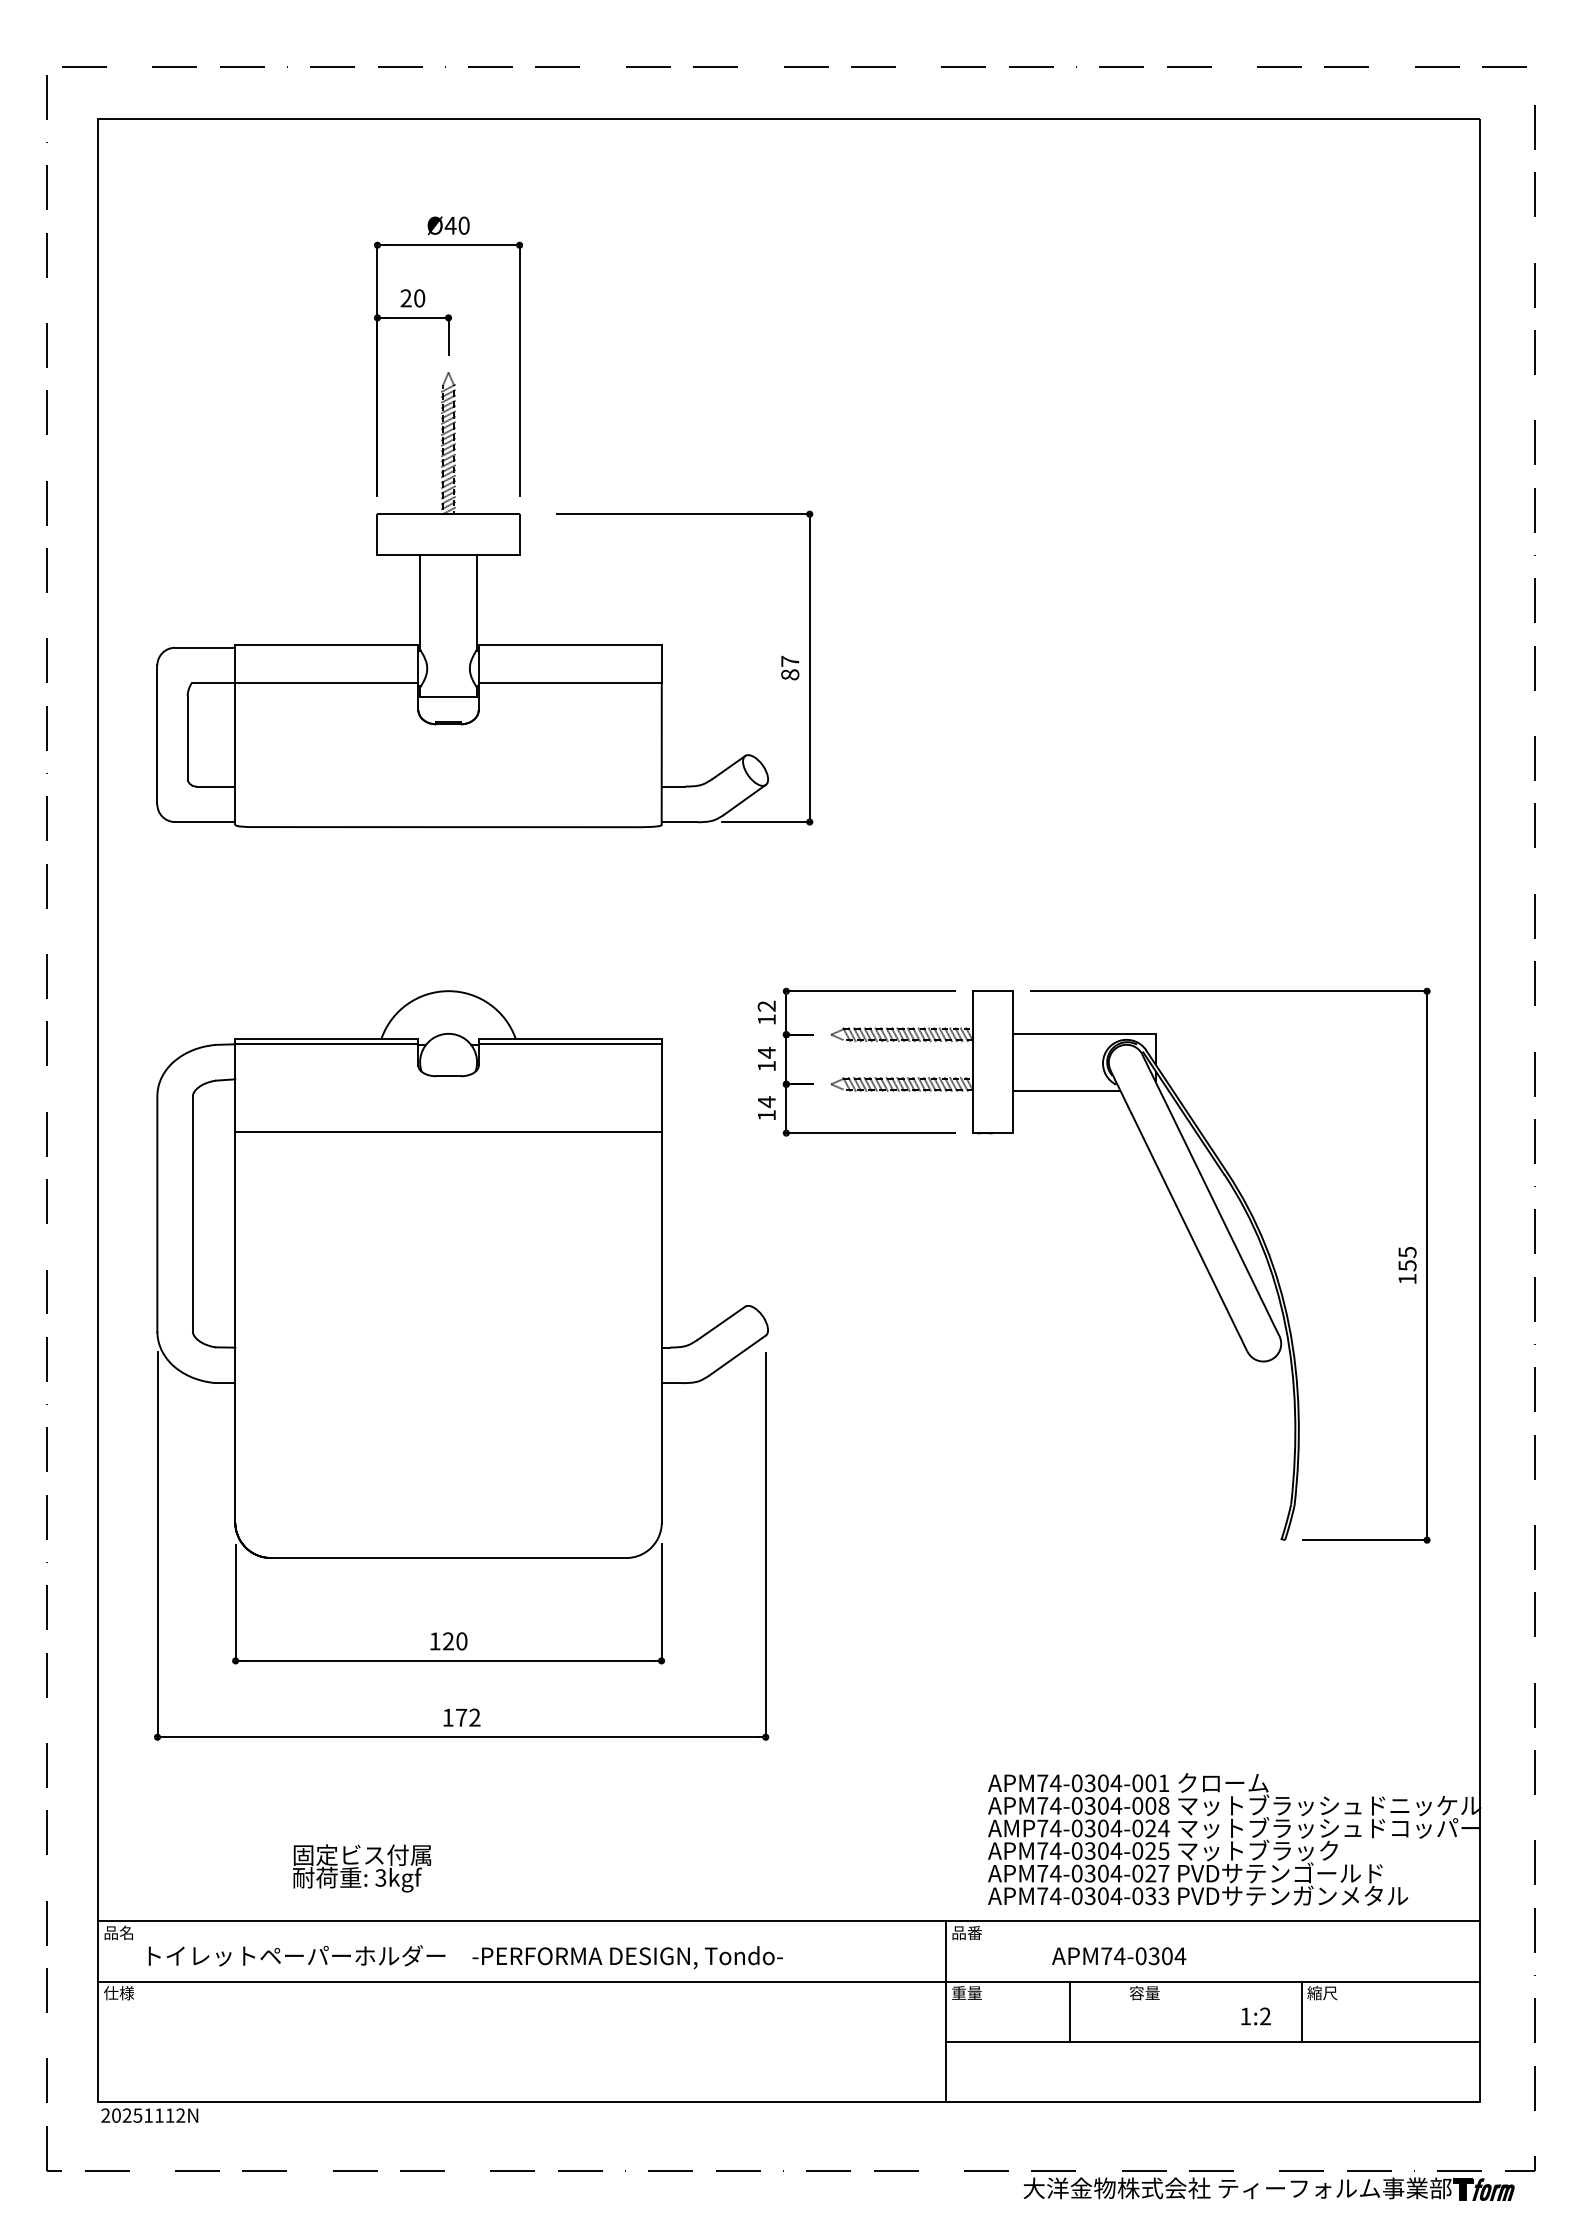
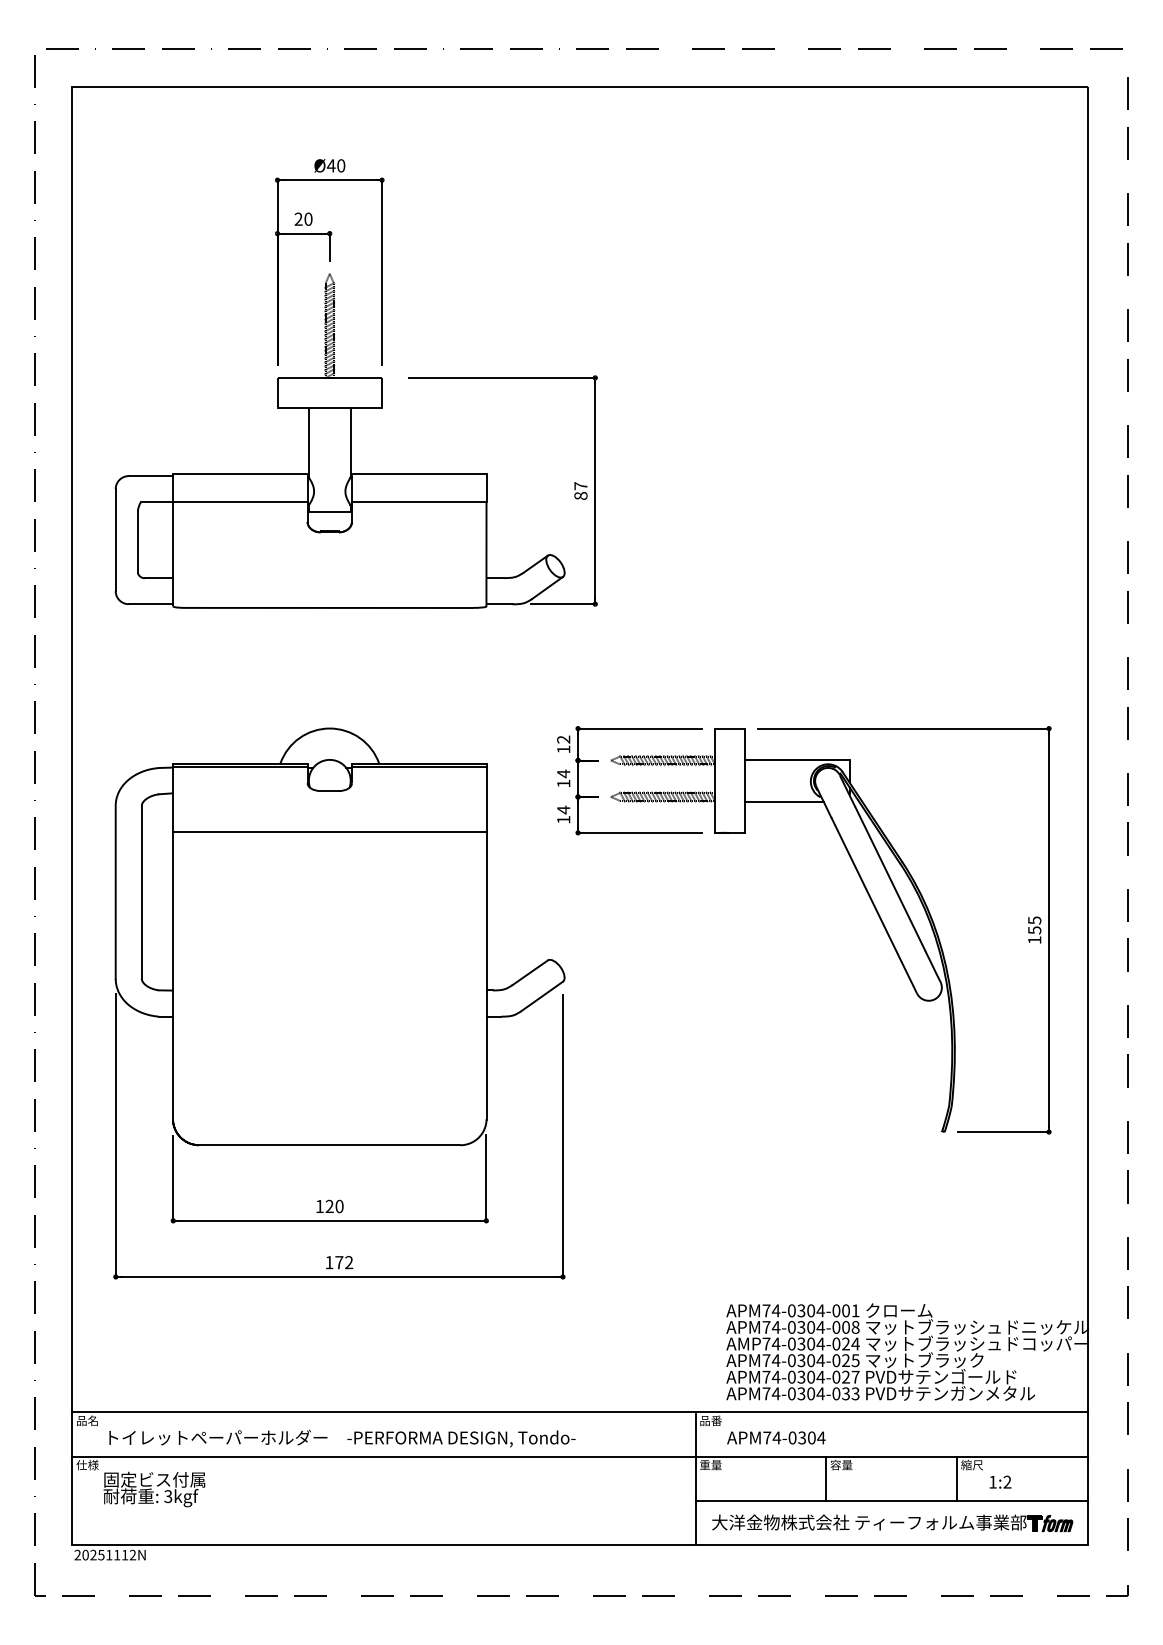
text: (362, 1868) -> (154, 1489), moved
text: (1119, 1956) -> (776, 1438), moved
line: (1070, 2011) -> (826, 1478), moved
text: (1255, 2016) -> (1000, 1482), moved
part: (1268, 2188) -> (892, 1522), moved

